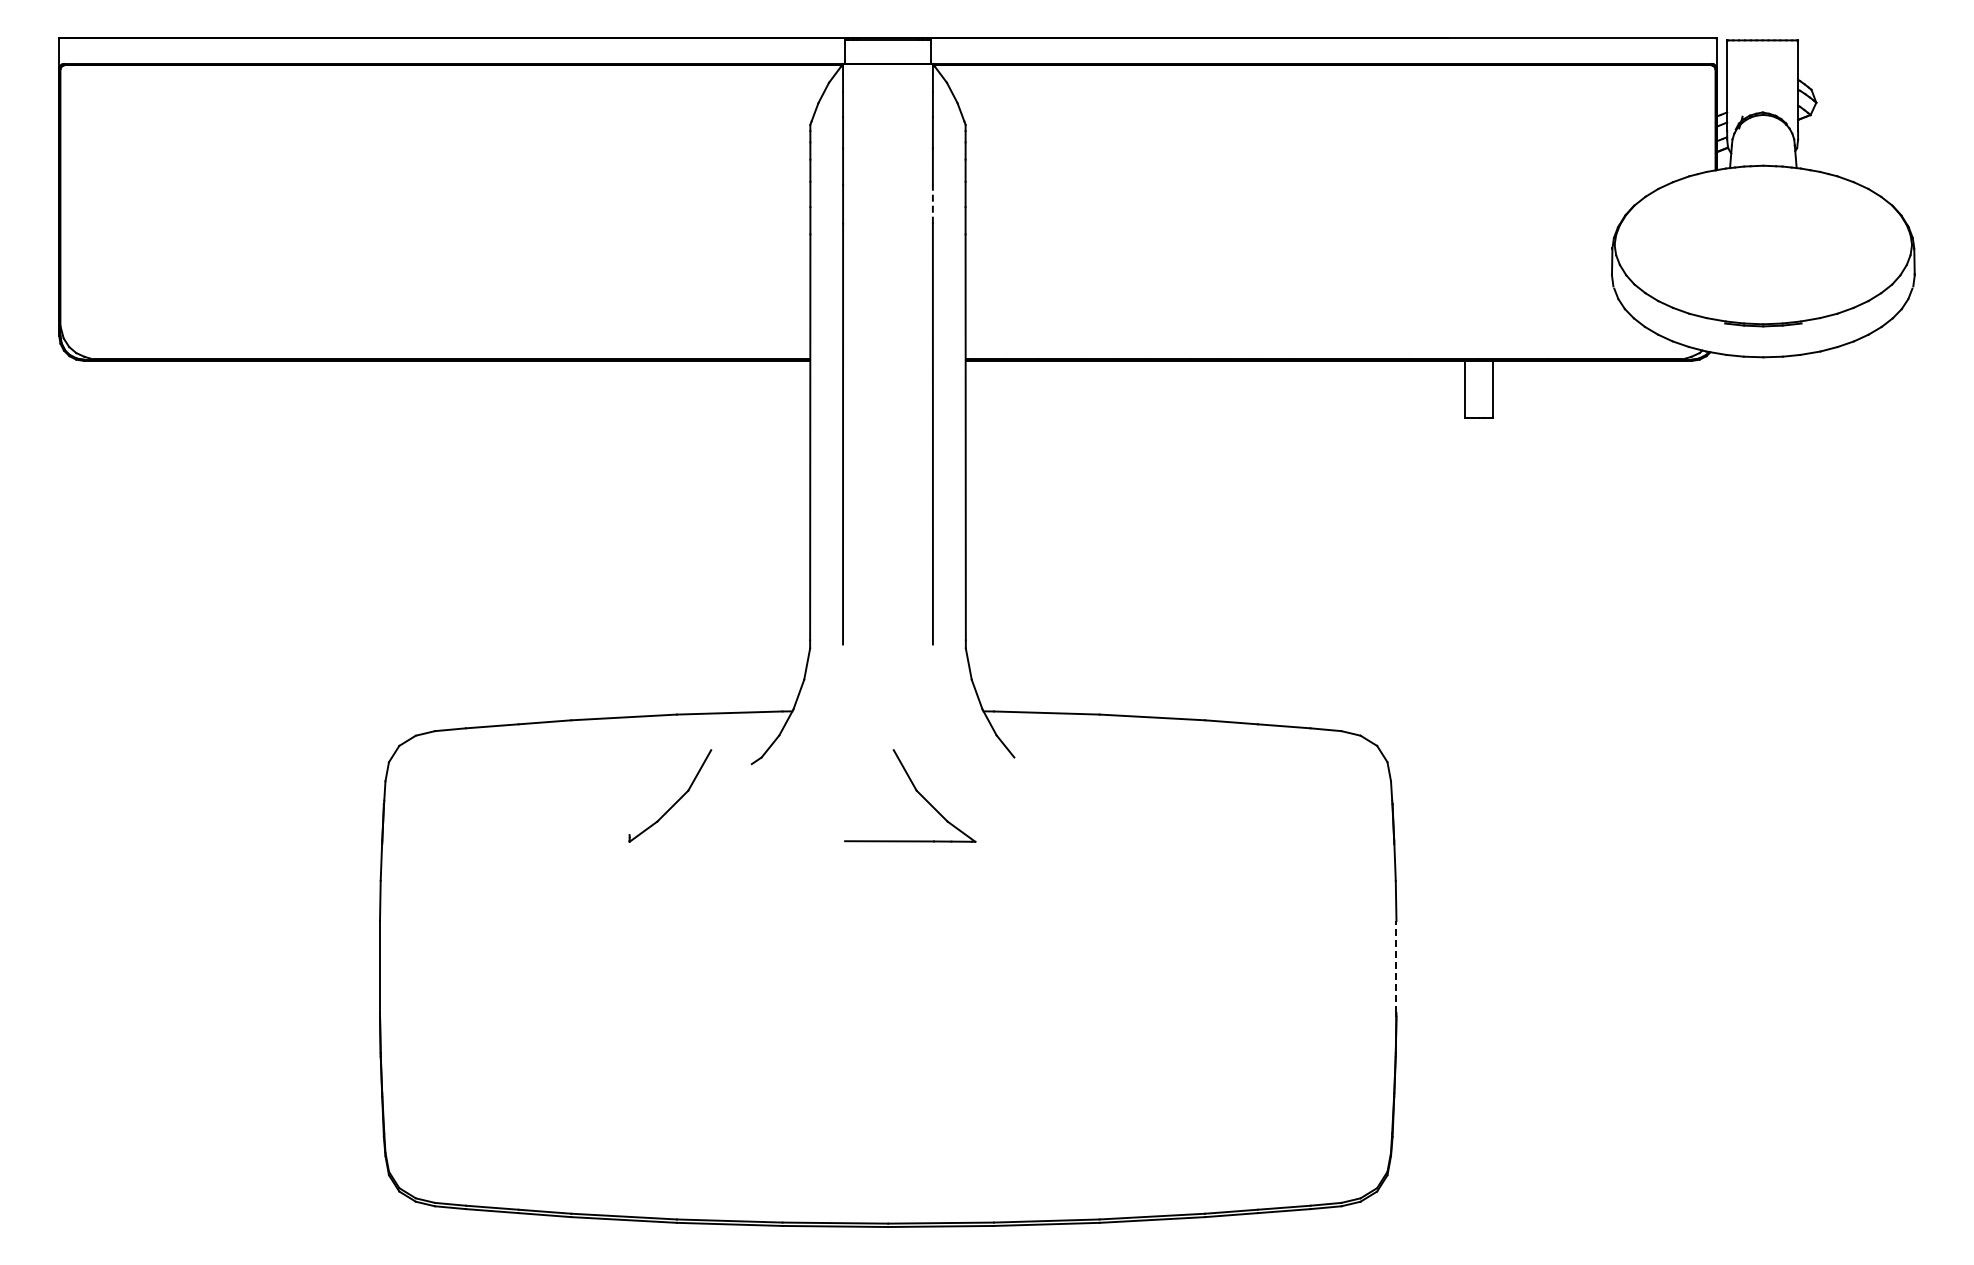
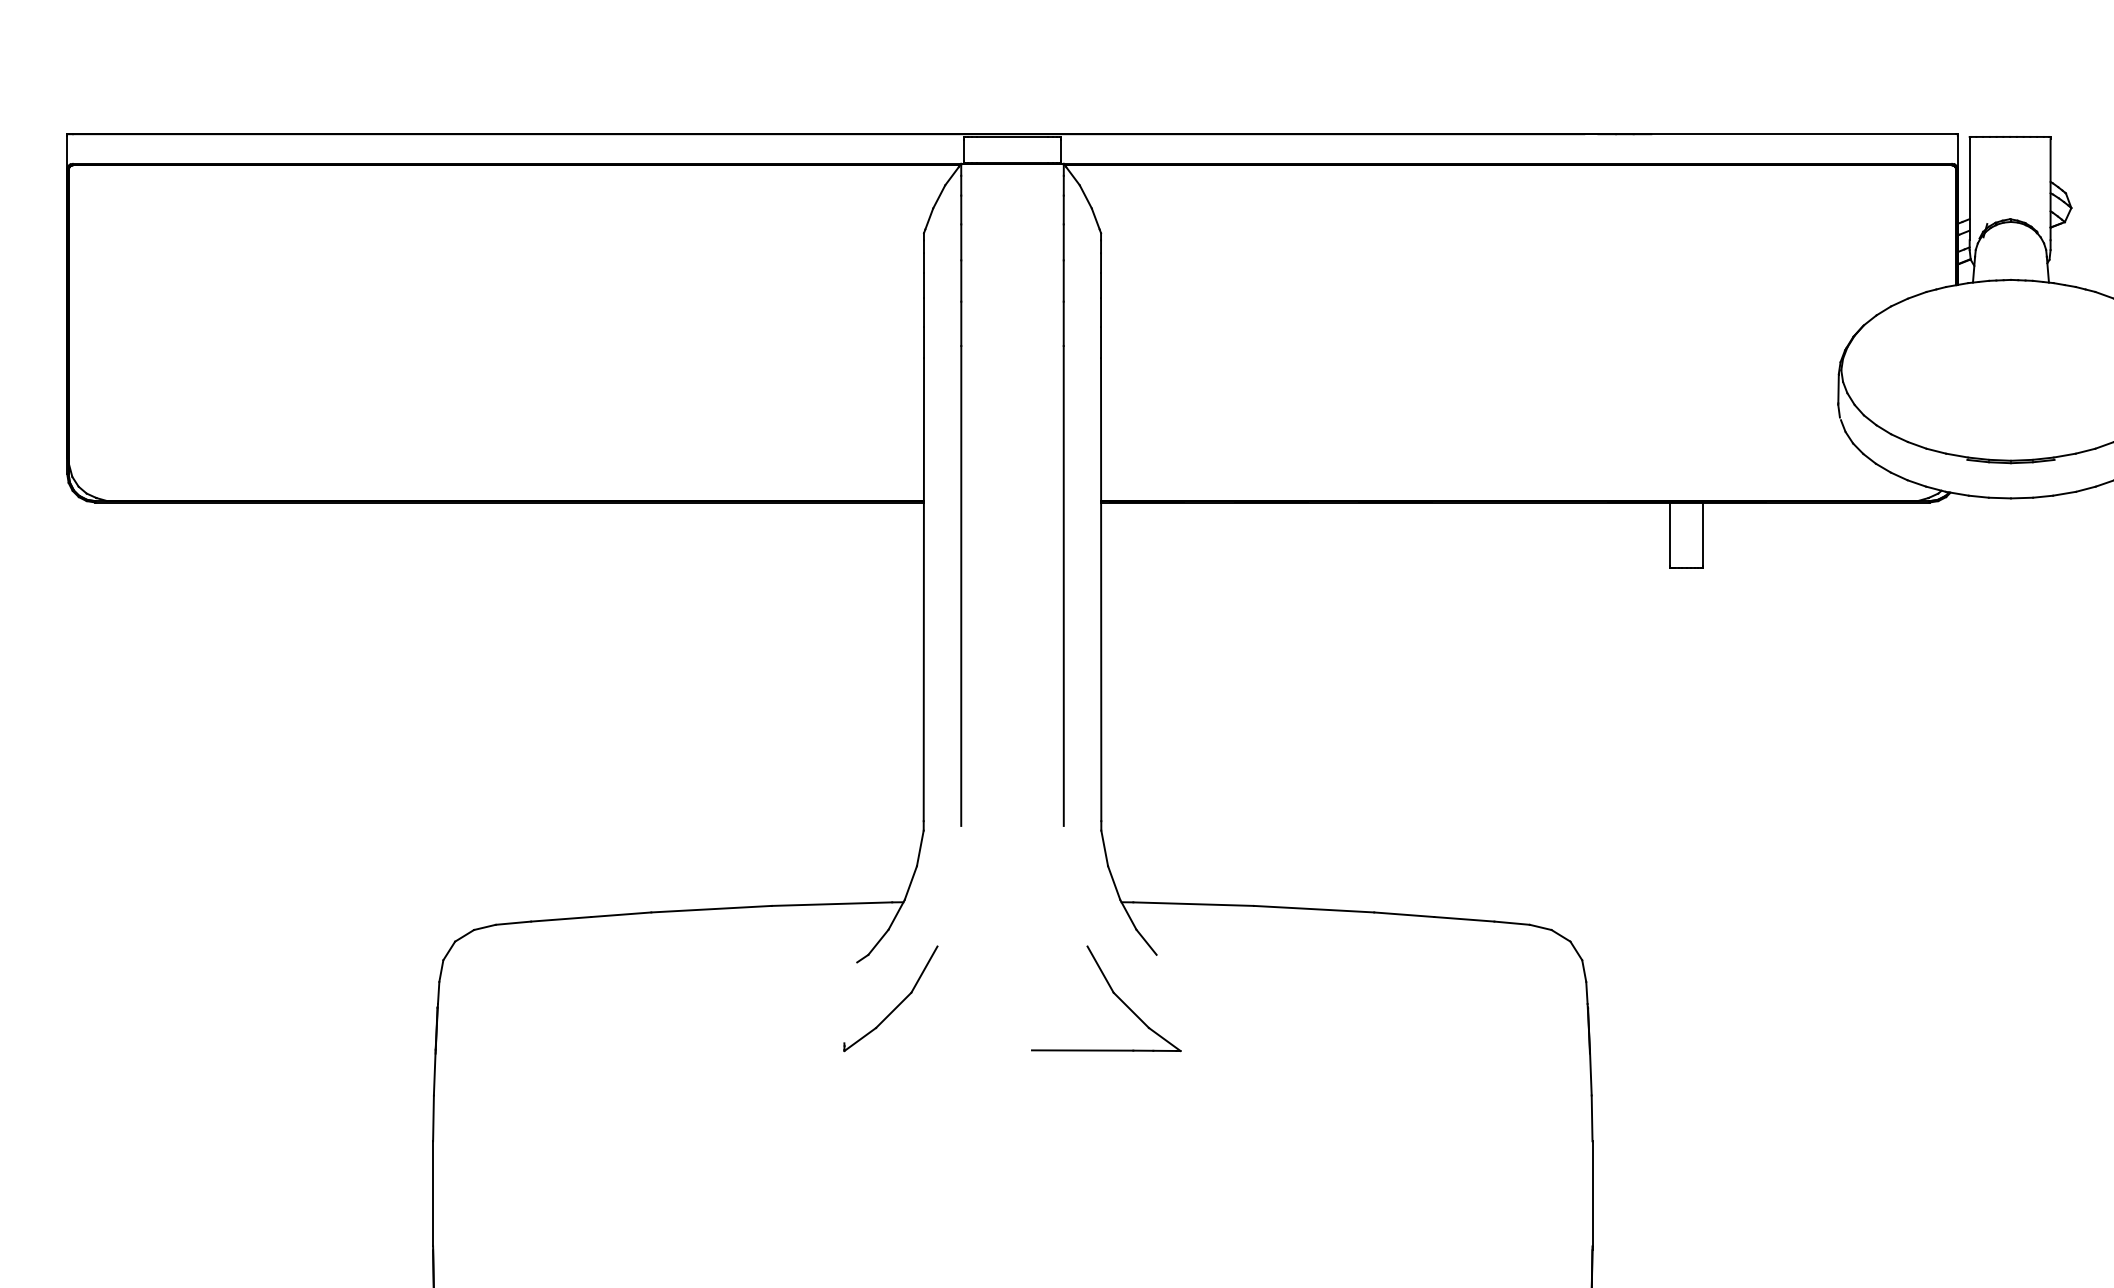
line: (932, 203) -> (1063, 322), dashed -> solid
part: (915, 791) -> (1112, 993), moved
part: (676, 801) -> (897, 1005), moved
line: (1396, 966) -> (1592, 1193), dashed -> solid

